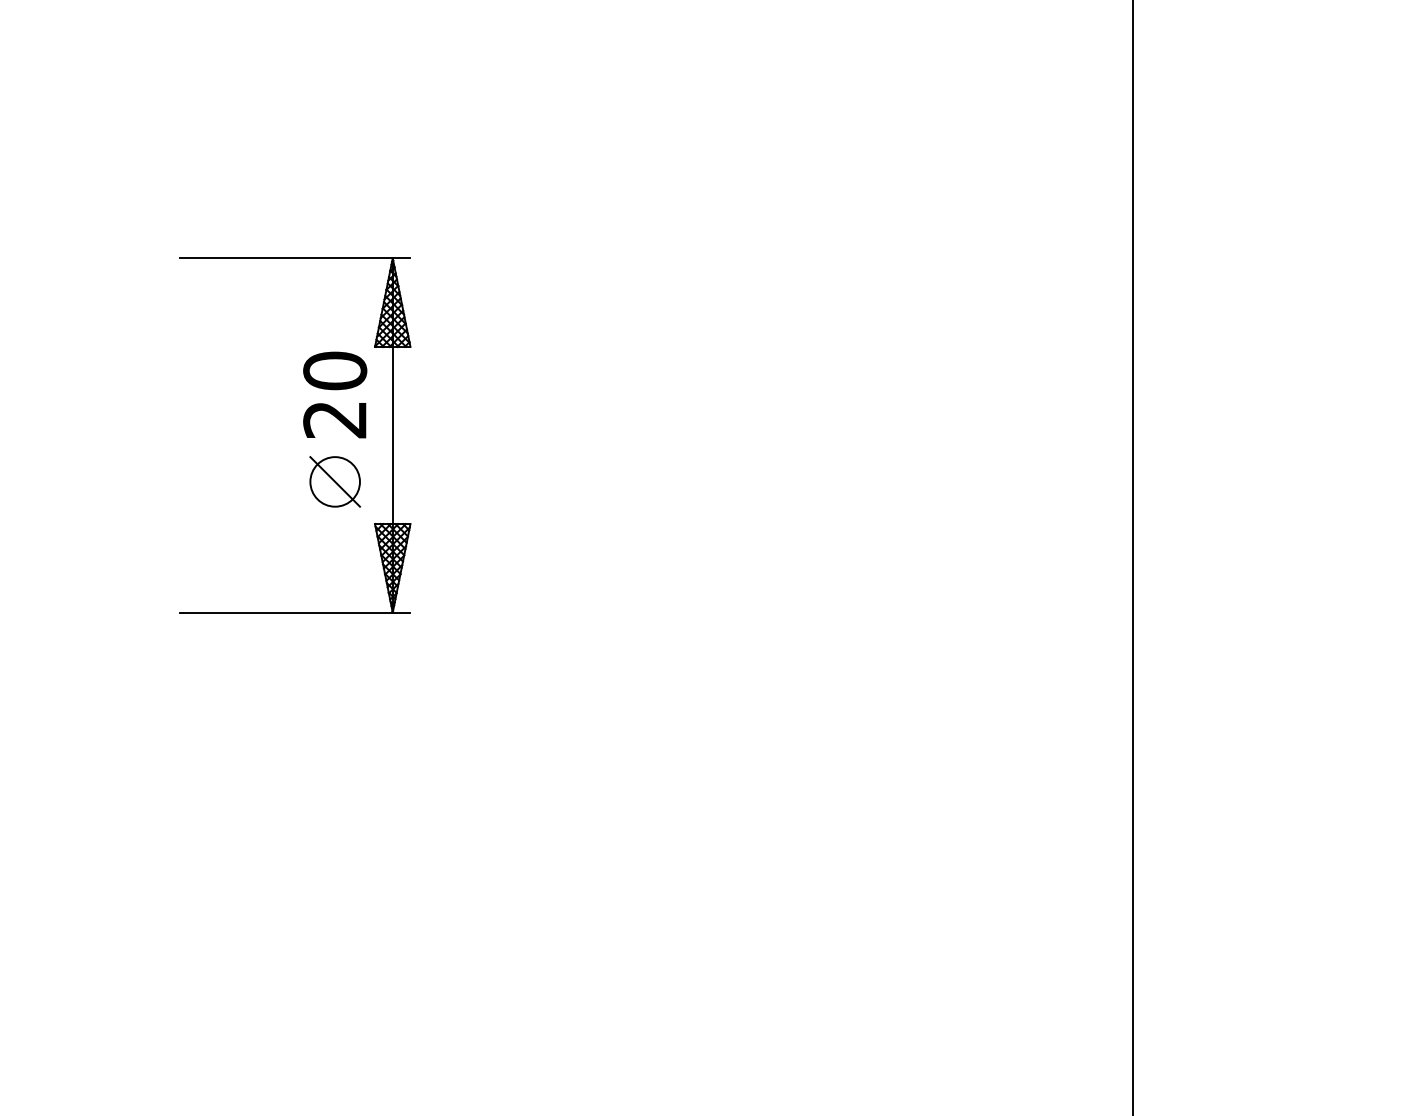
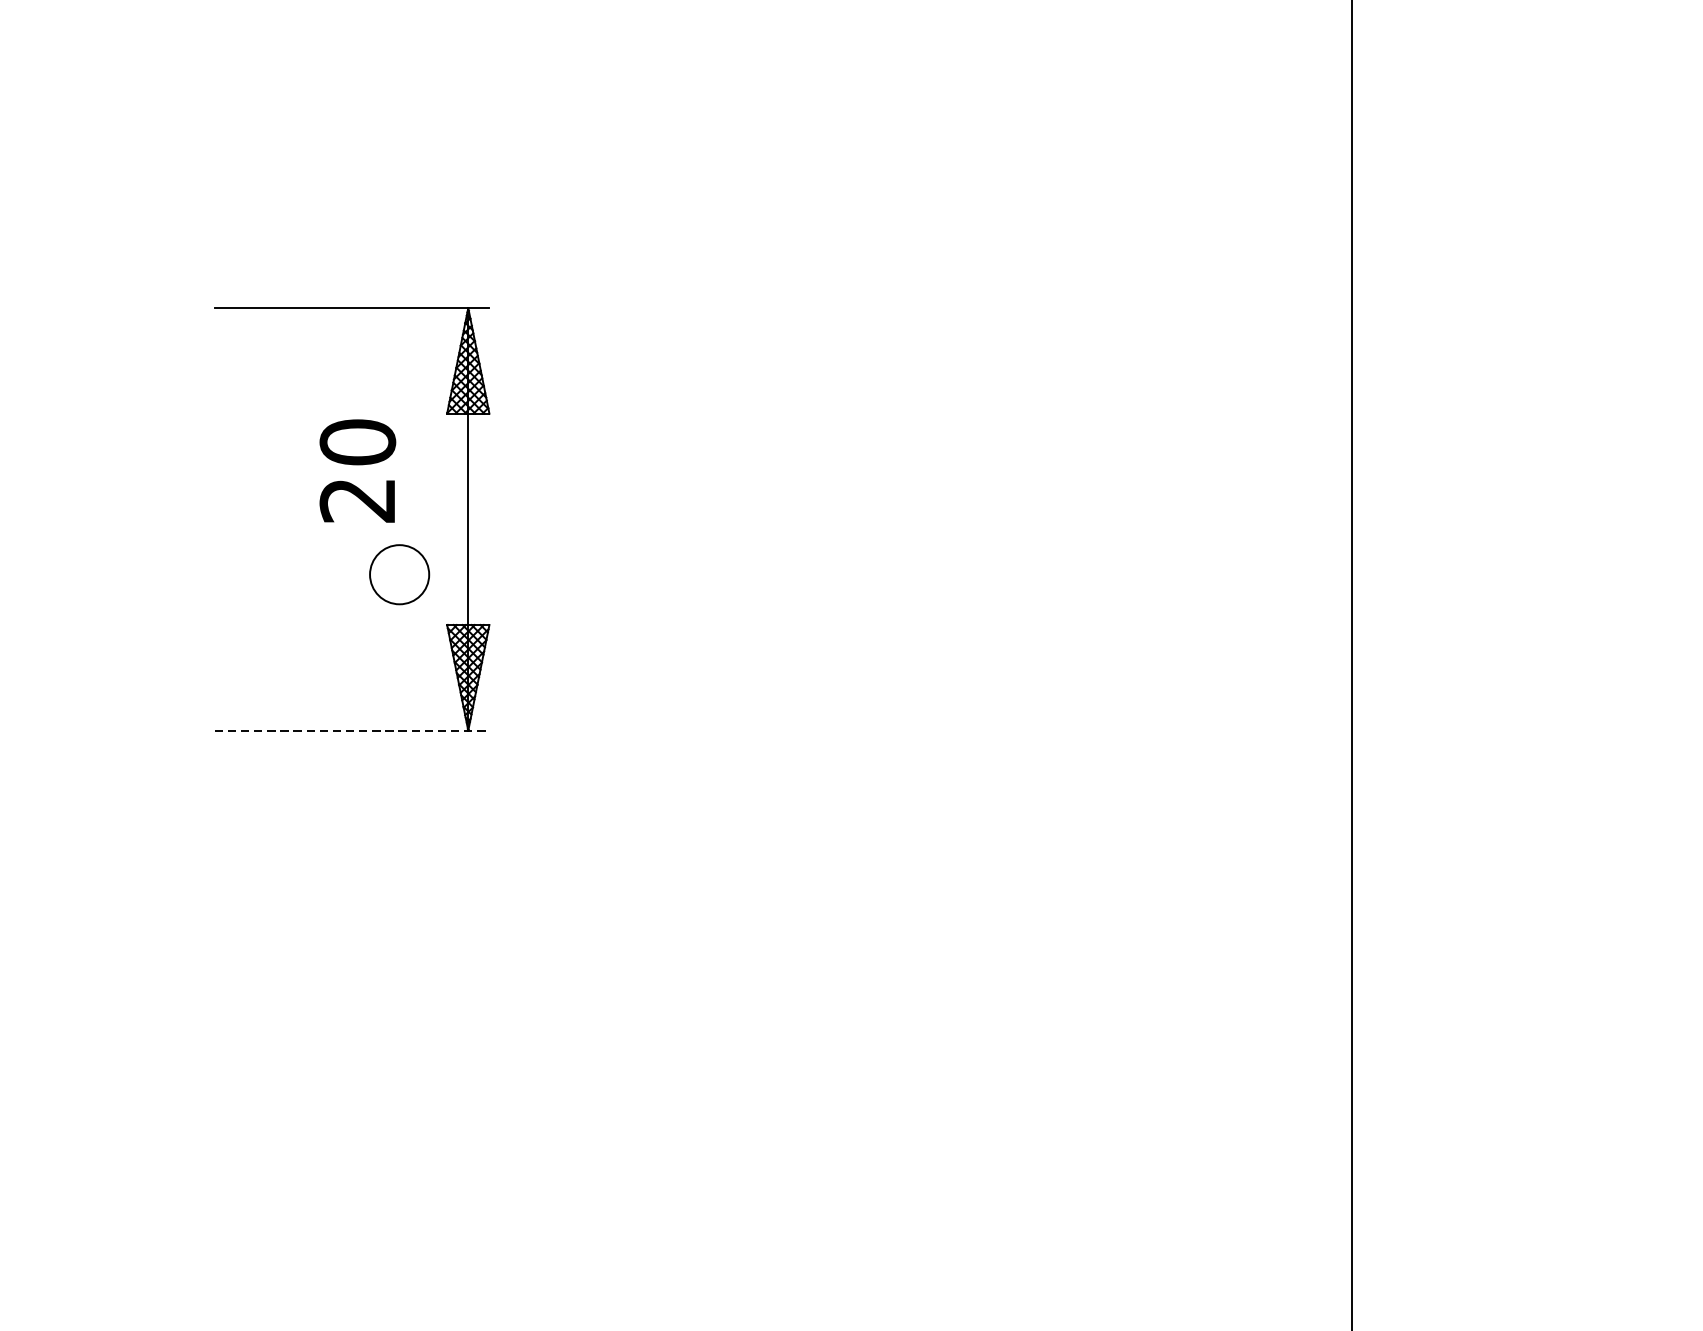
text: (335, 394) -> (358, 470), moved
line: (334, 481) -> (398, 574), removed
line: (295, 612) -> (352, 730), solid -> dashed

